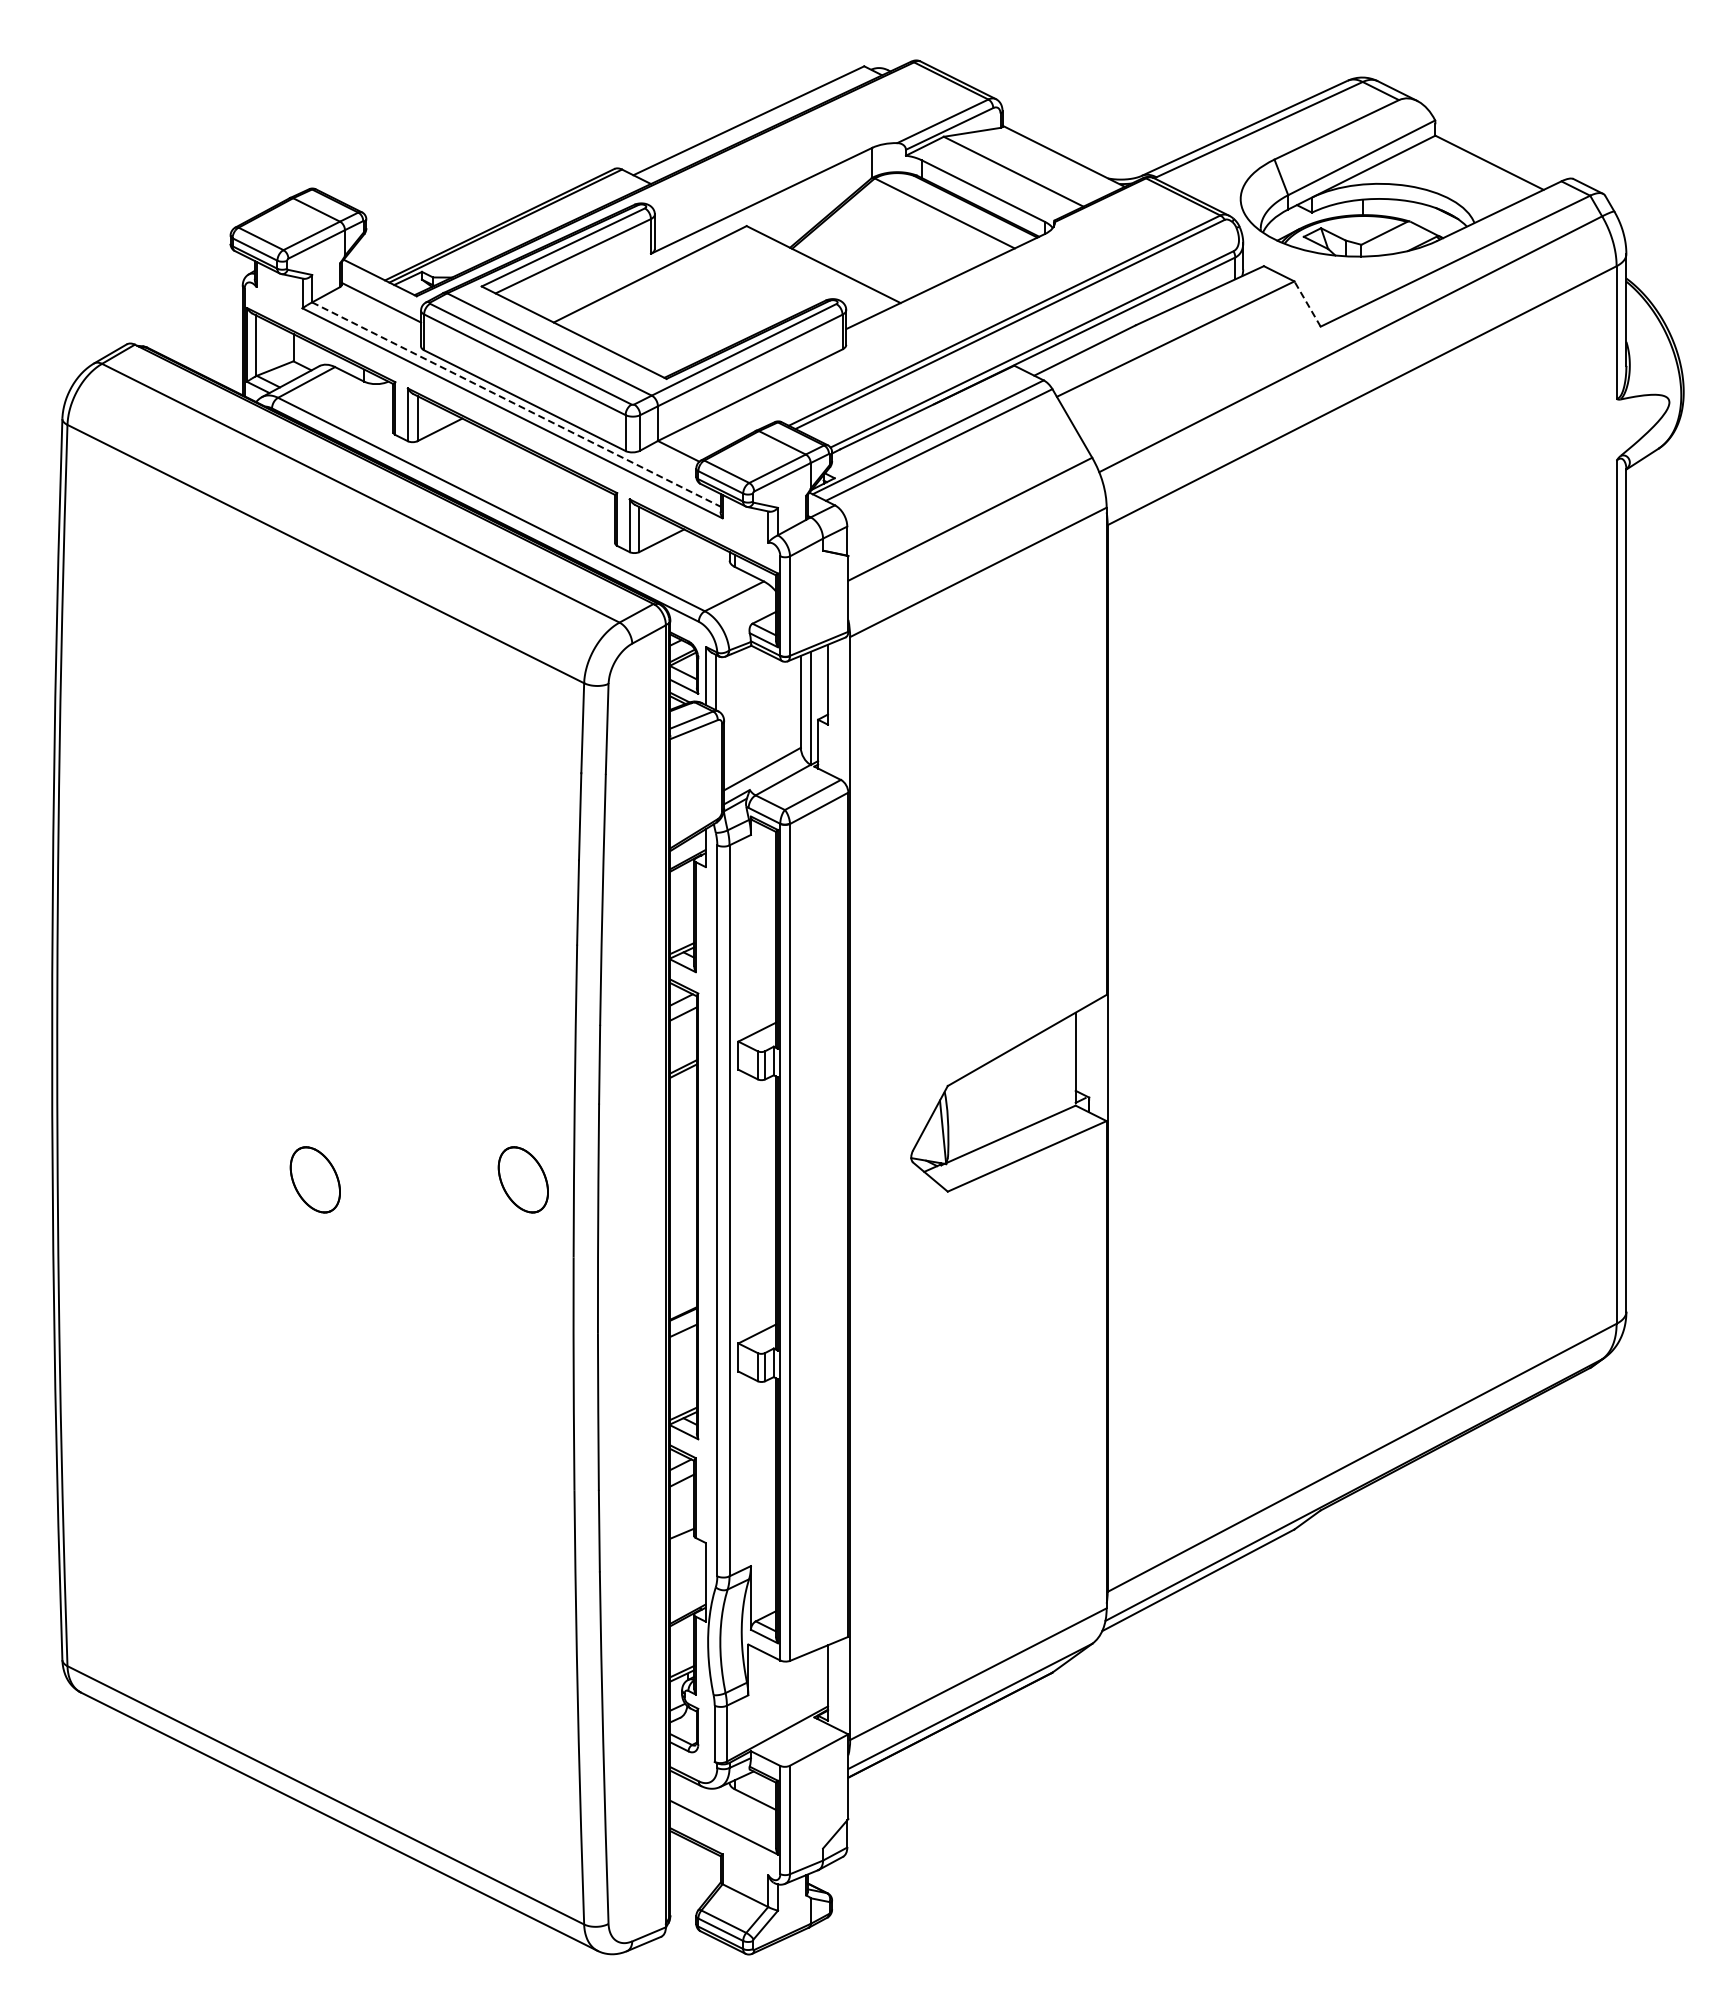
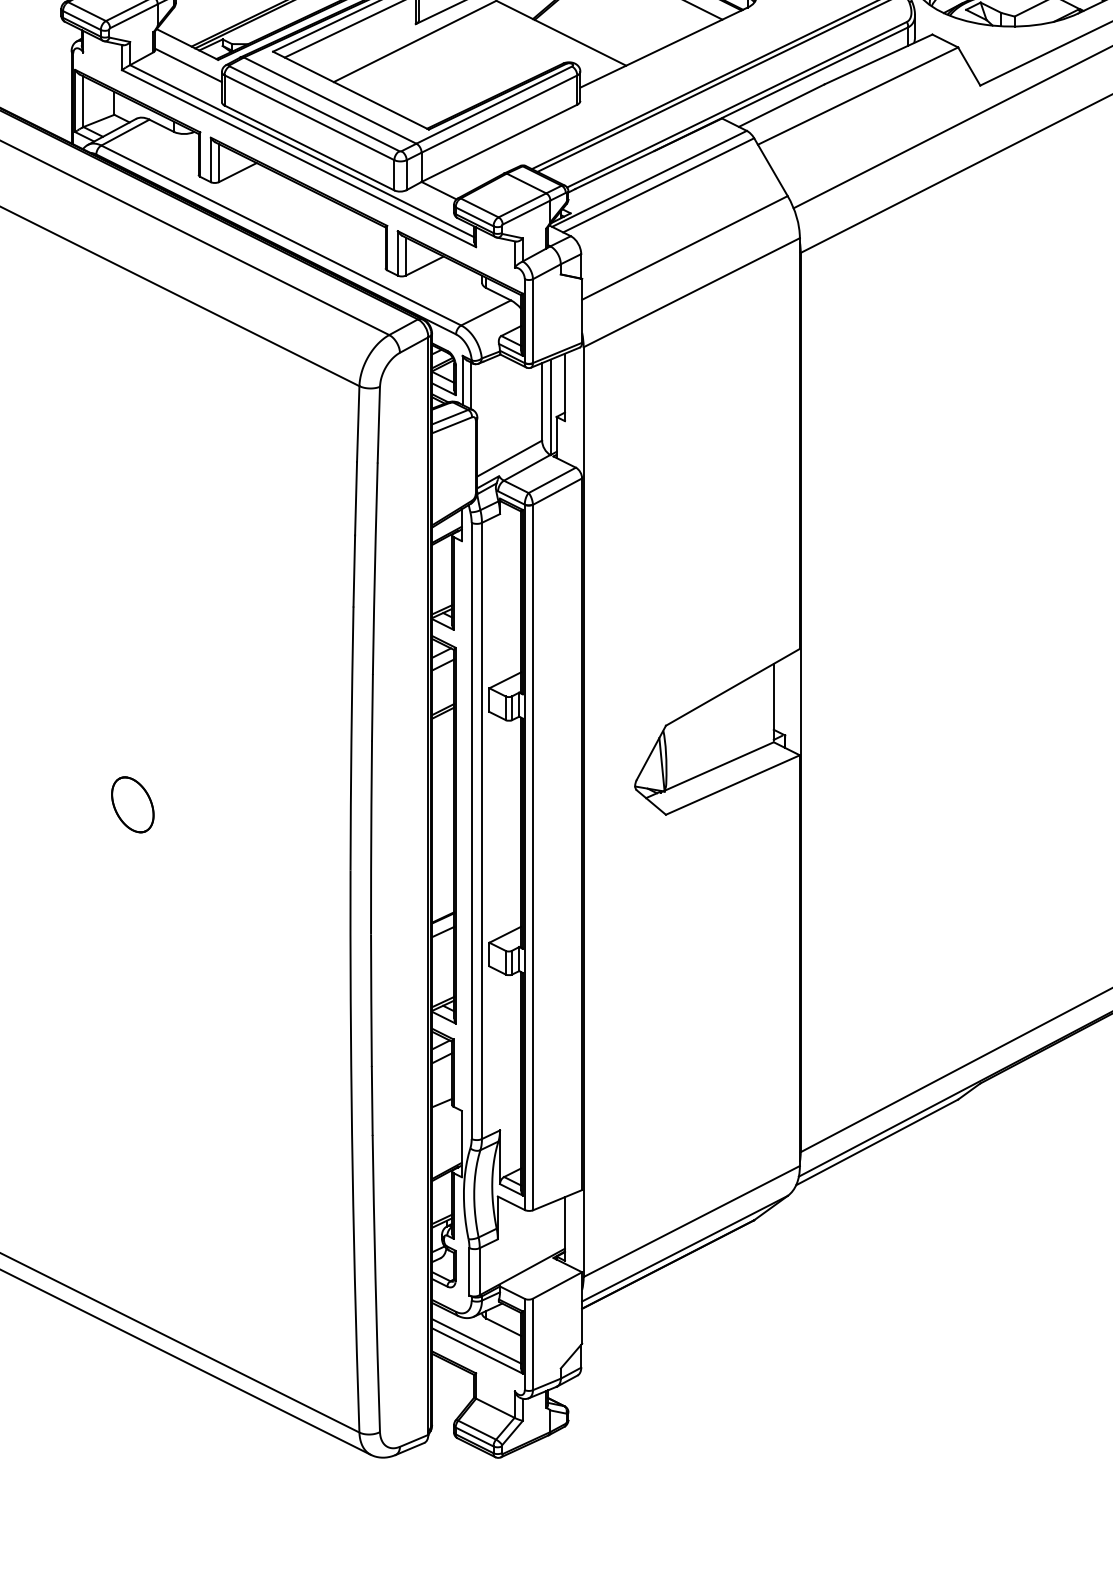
line: (1307, 303) -> (969, 66), dashed -> solid
line: (516, 404) -> (302, 151), dashed -> solid
part: (522, 1179) -> (307, 804), removed
line: (723, 1815) -> (476, 1340), added

